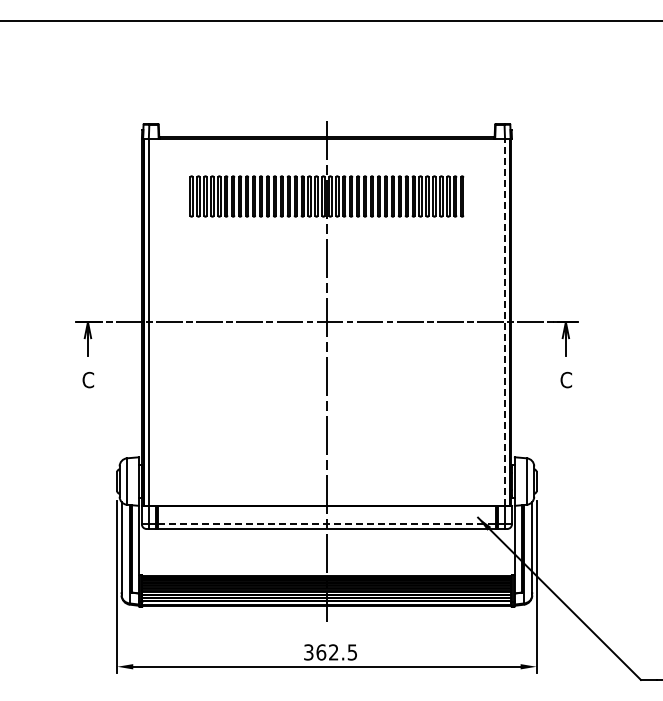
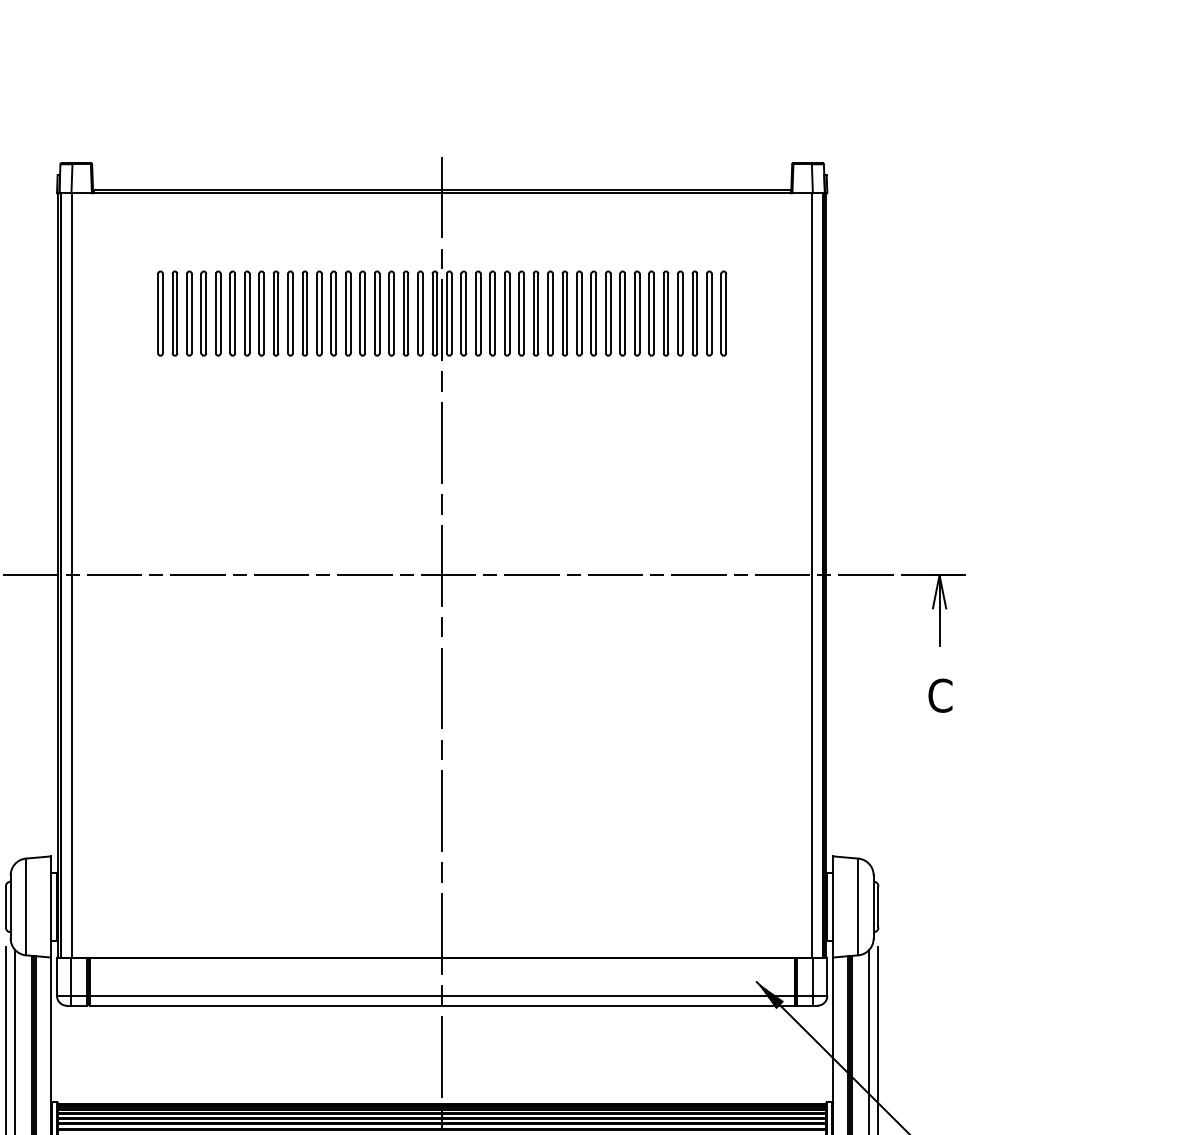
line: (504, 322) -> (811, 575), dashed -> solid
line: (327, 524) -> (443, 996), dashed -> solid

